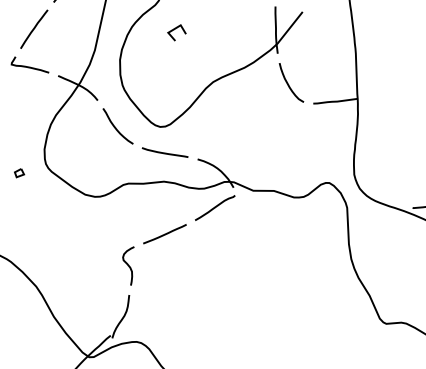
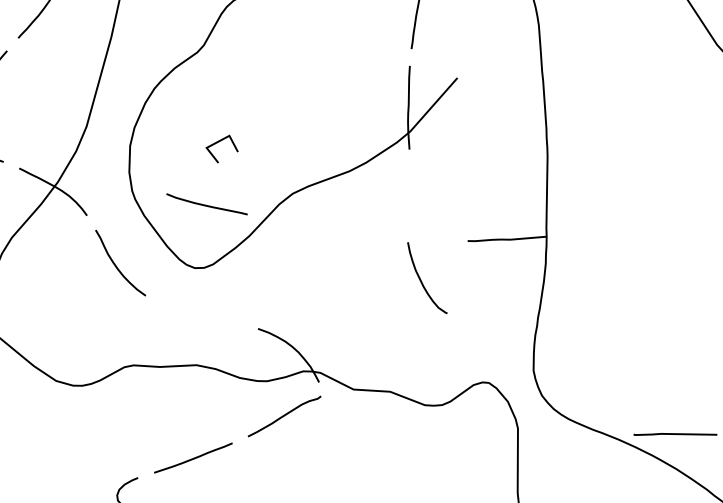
line: (174, 30) -> (217, 144), moved
curve: (289, 84) -> (423, 281), moved
curve: (164, 152) -> (205, 204), moved

